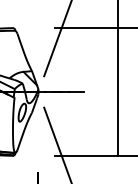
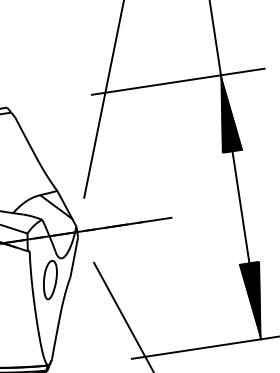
hatch: (117, 46) -> (226, 113), added
hatch: (117, 136) -> (254, 299), added

